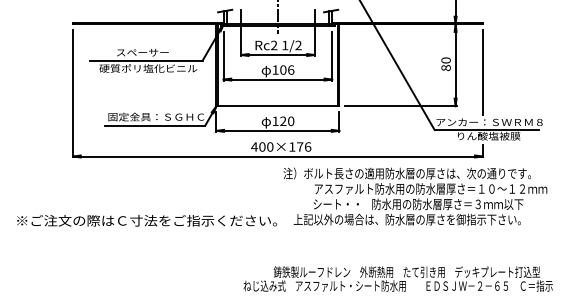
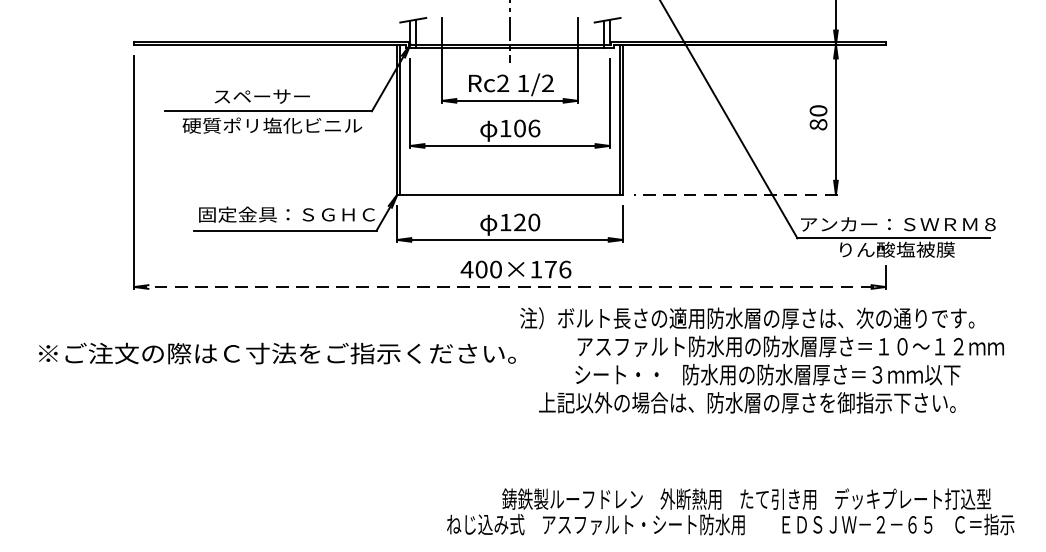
line: (482, 72) -> (885, 132), removed
line: (401, 106) -> (736, 195), solid -> dashed
line: (277, 156) -> (509, 287), solid -> dashed
text: (147, 220) -> (278, 353), moved

